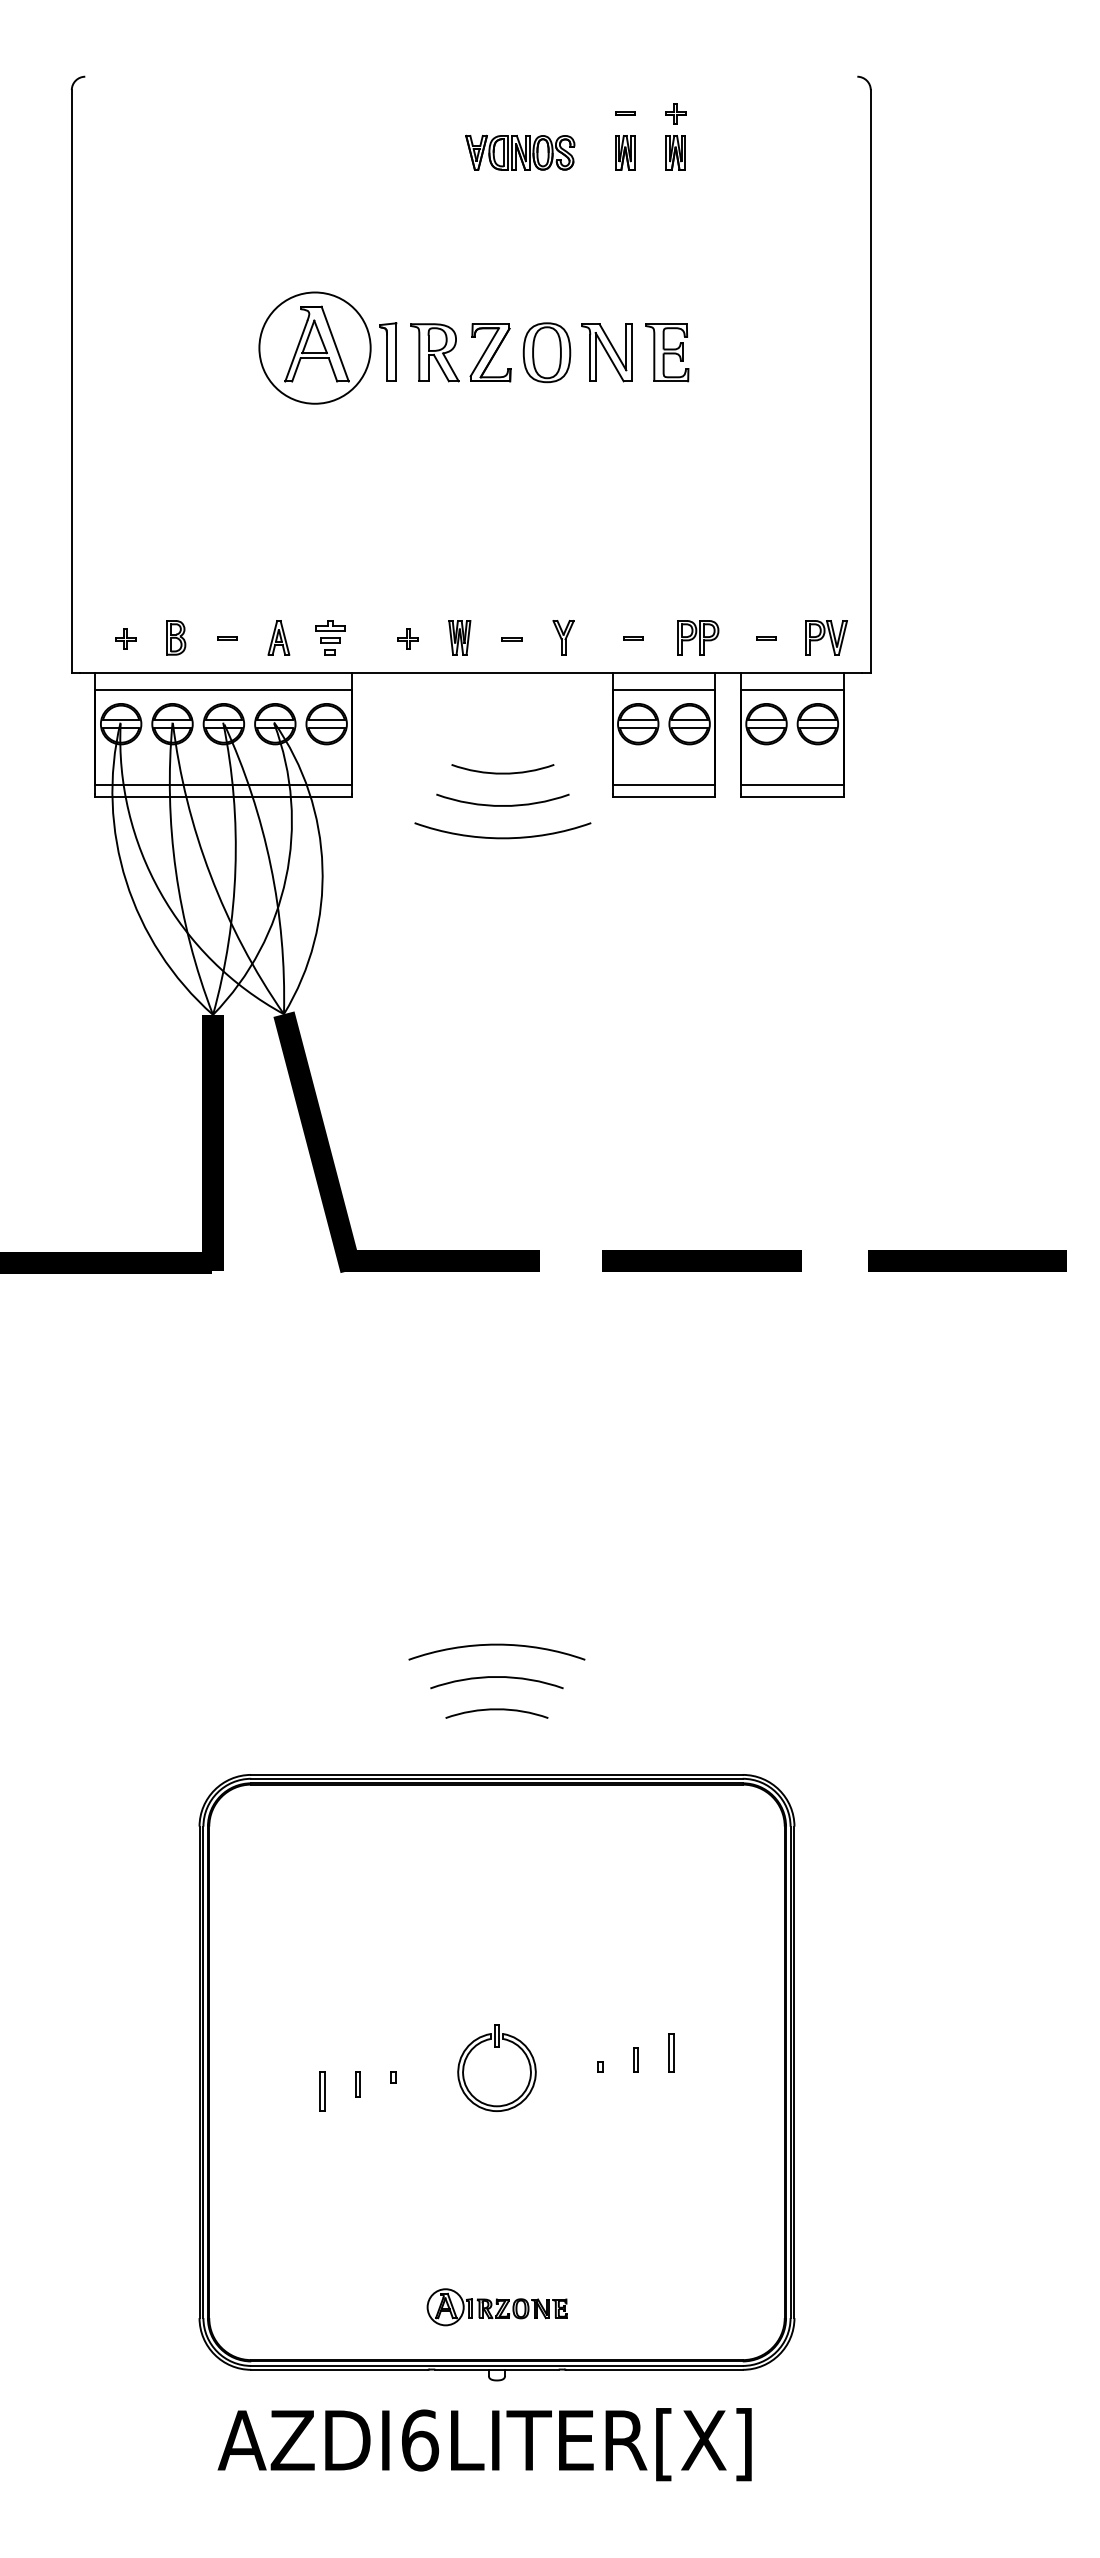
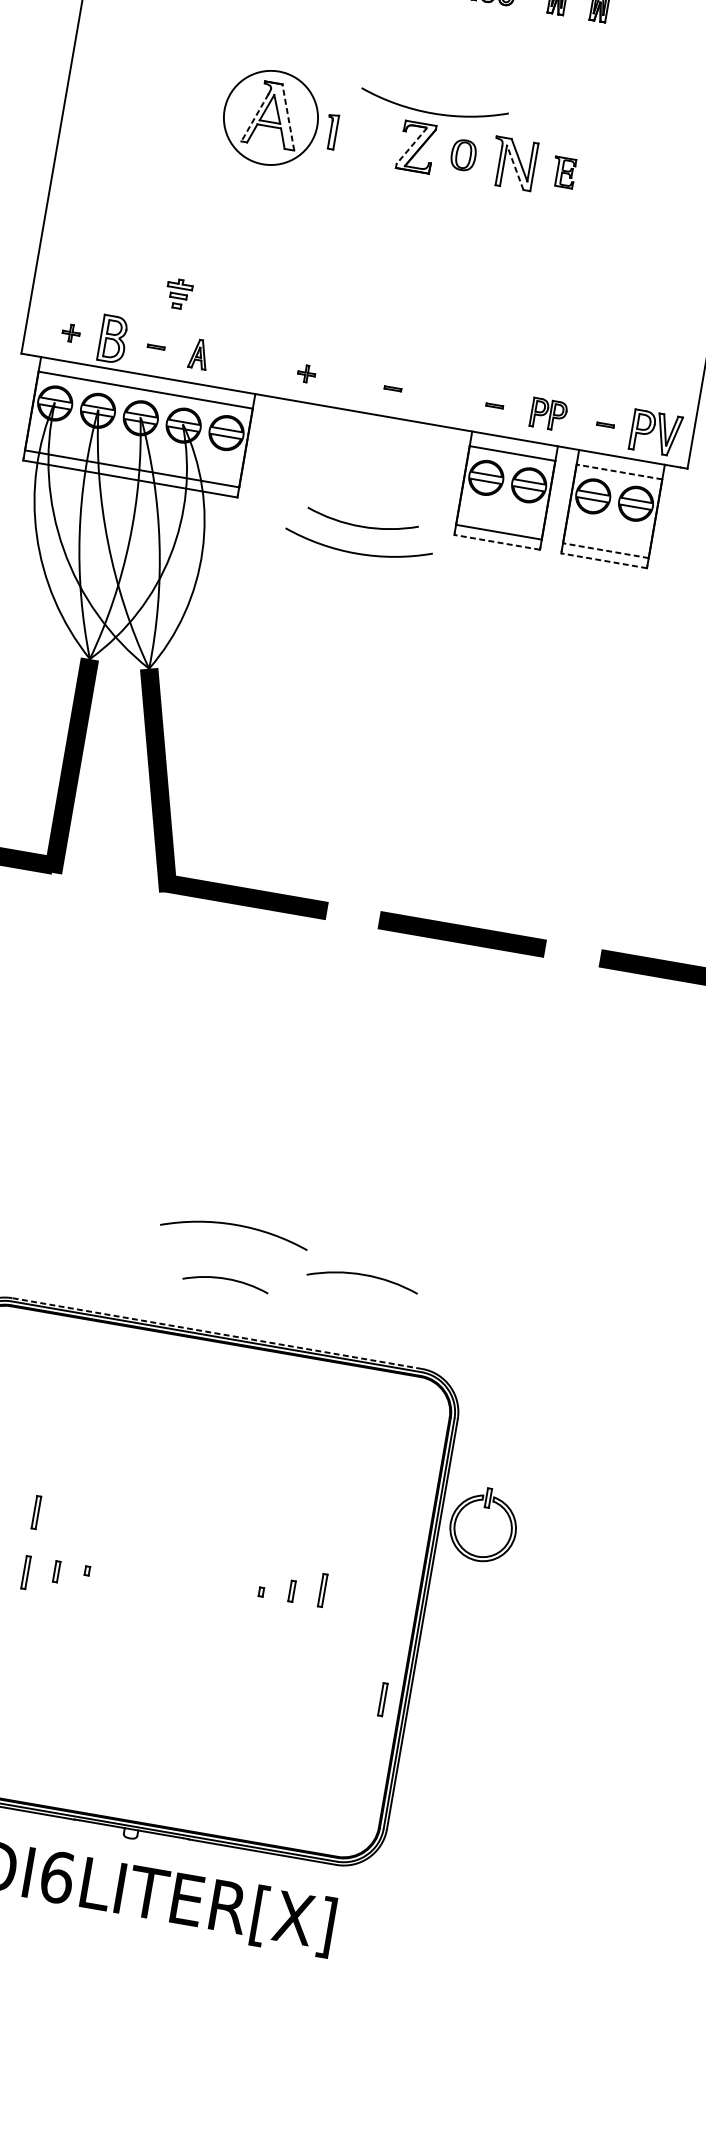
arc: (502, 309) -> (432, 112), added
line: (335, 344) -> (288, 117), solid -> dashed
line: (296, 351) -> (255, 118), solid -> dashed
part: (388, 351) -> (331, 131), size x0.7
part: (434, 352) -> (369, 138), removed
line: (484, 352) -> (411, 145), solid -> dashed
part: (546, 352) -> (463, 154), size x0.6
part: (667, 352) -> (564, 172), size x0.6
line: (609, 357) -> (515, 168), solid -> dashed
part: (176, 637) -> (113, 339), size x1.6
part: (330, 637) -> (179, 293), moved
part: (459, 637) -> (349, 379), removed
part: (563, 637) -> (436, 394), removed
part: (826, 637) -> (655, 432), size x1.4
line: (791, 690) -> (618, 471), solid -> dashed
arc: (502, 772) -> (366, 498), removed
line: (791, 784) -> (605, 550), solid -> dashed
line: (663, 796) -> (496, 541), solid -> dashed
line: (791, 796) -> (603, 560), solid -> dashed
arc: (496, 1677) -> (363, 1275), moved
line: (497, 1774) -> (217, 1333), solid -> dashed
part: (322, 2019) -> (36, 1512), added
part: (496, 2047) -> (486, 1507), moved
part: (763, 2167) -> (382, 1699), added
part: (496, 2307) -> (140, 1777), removed

